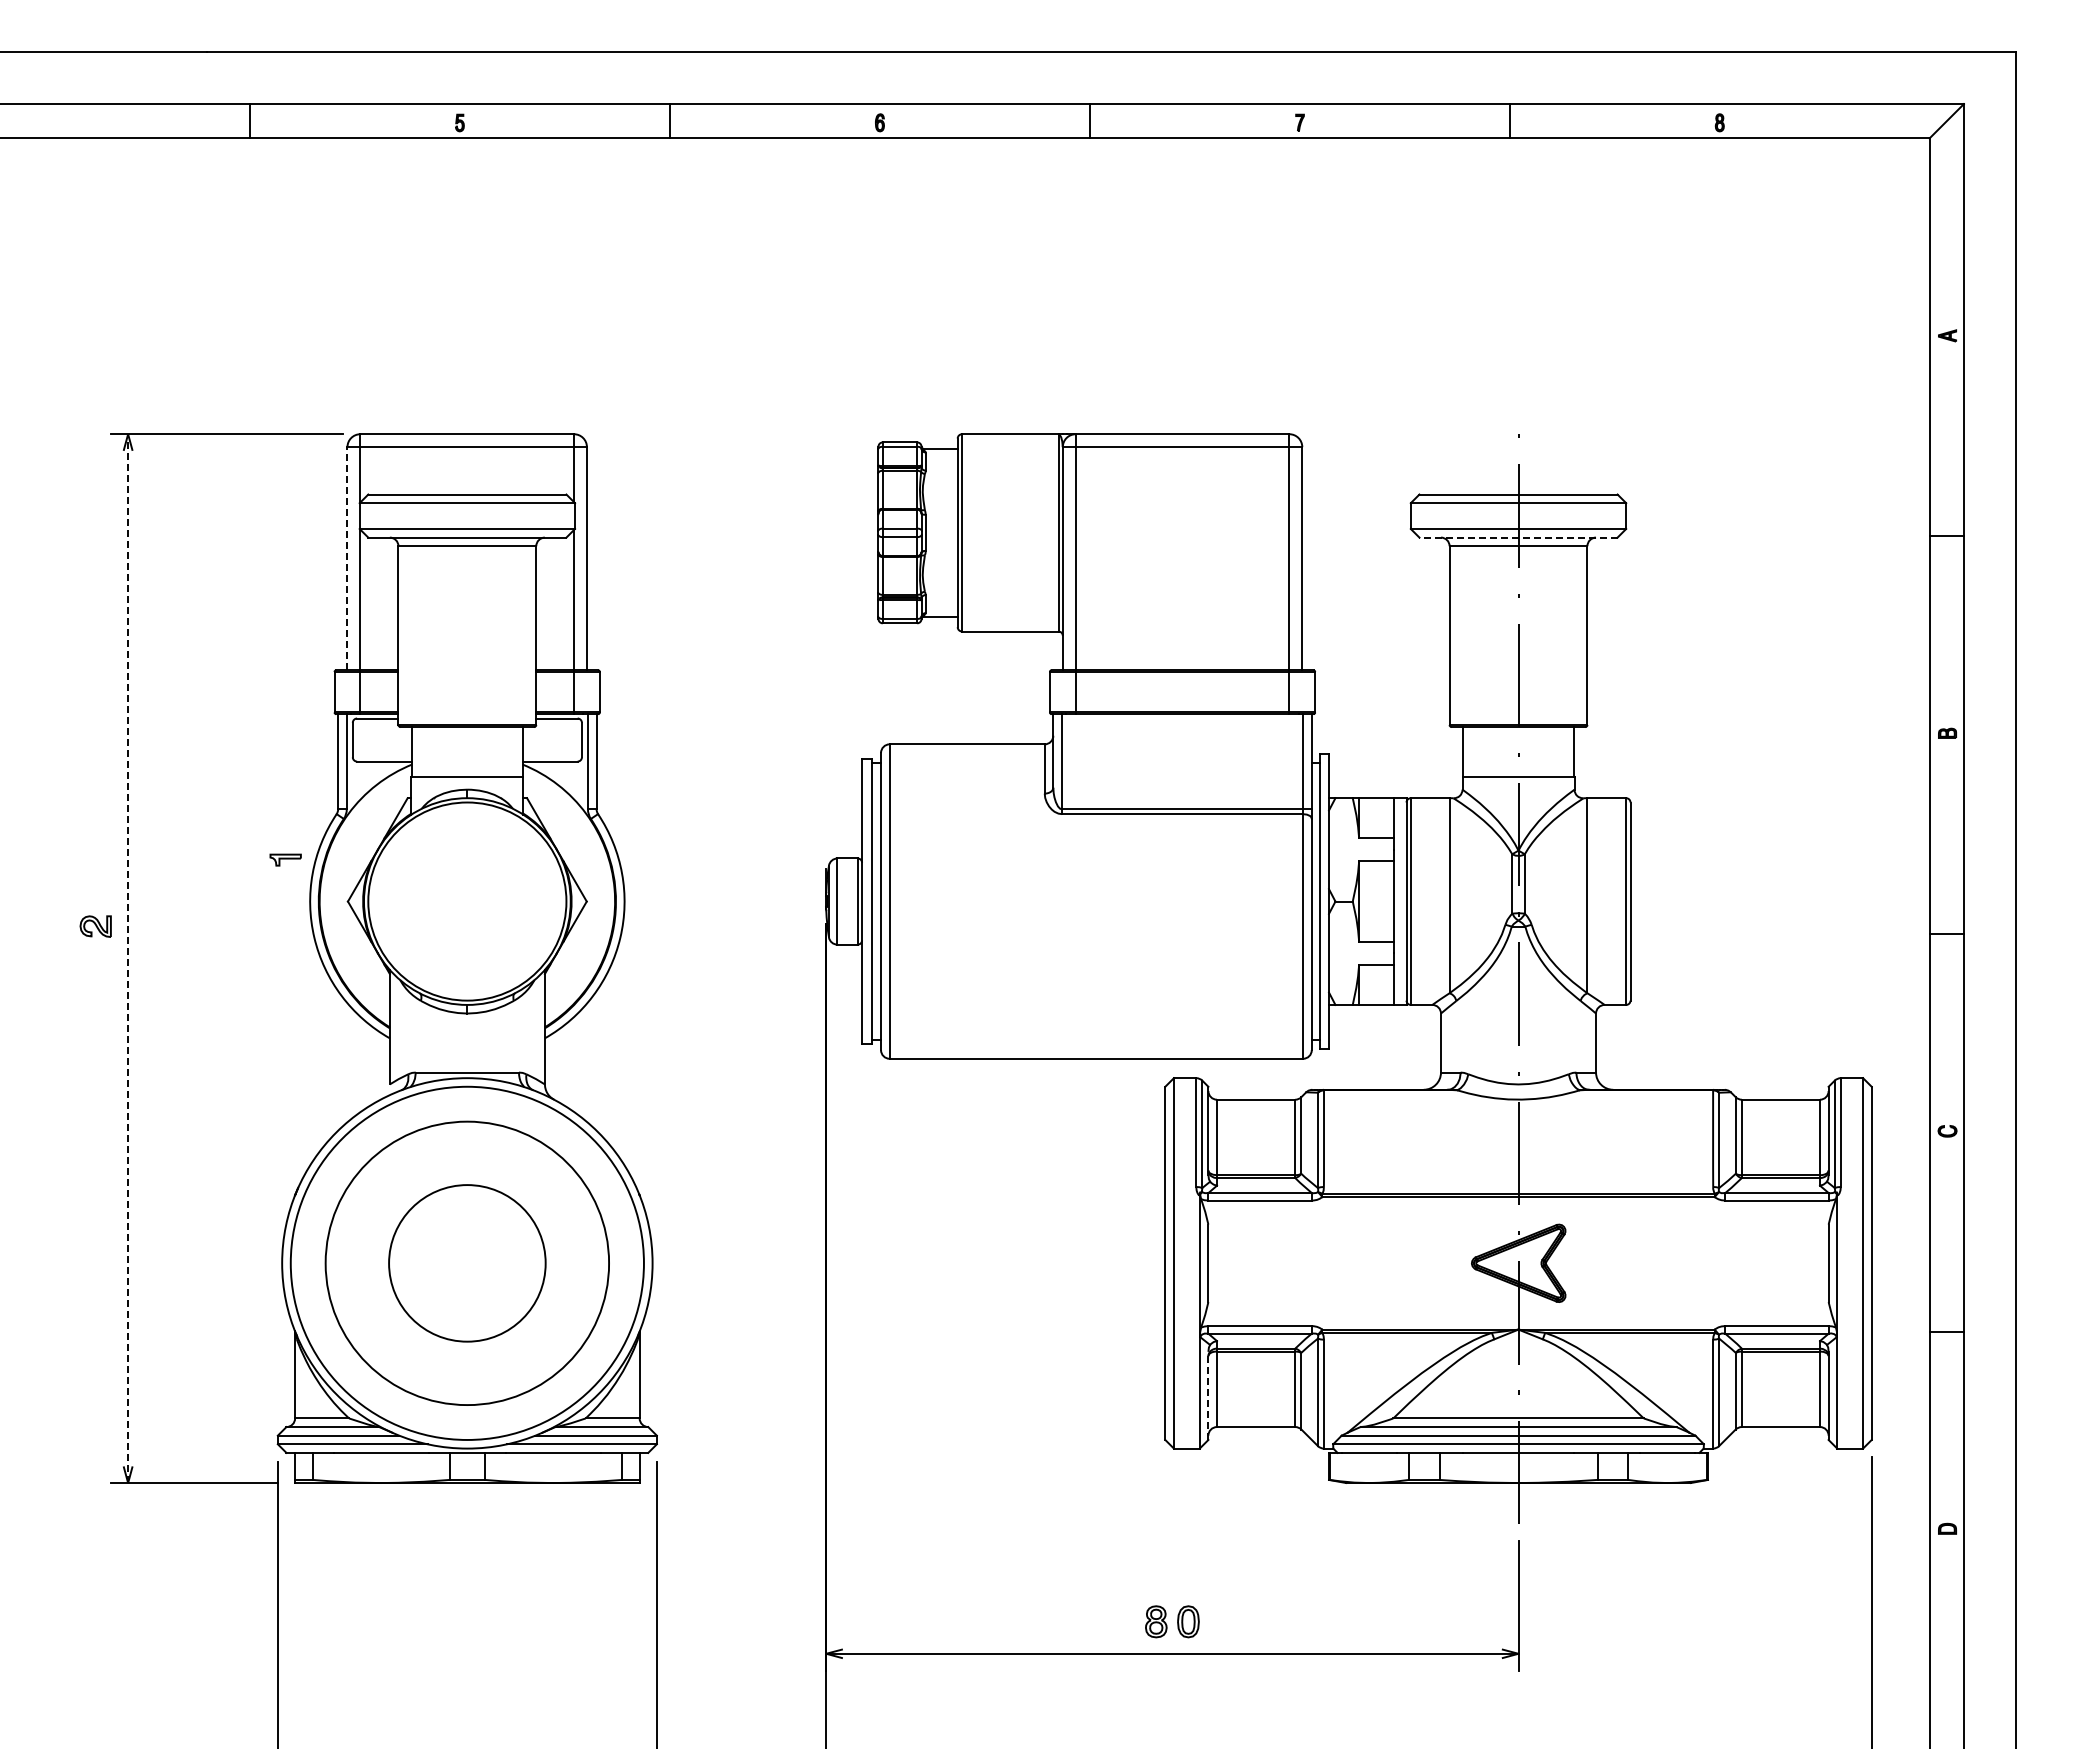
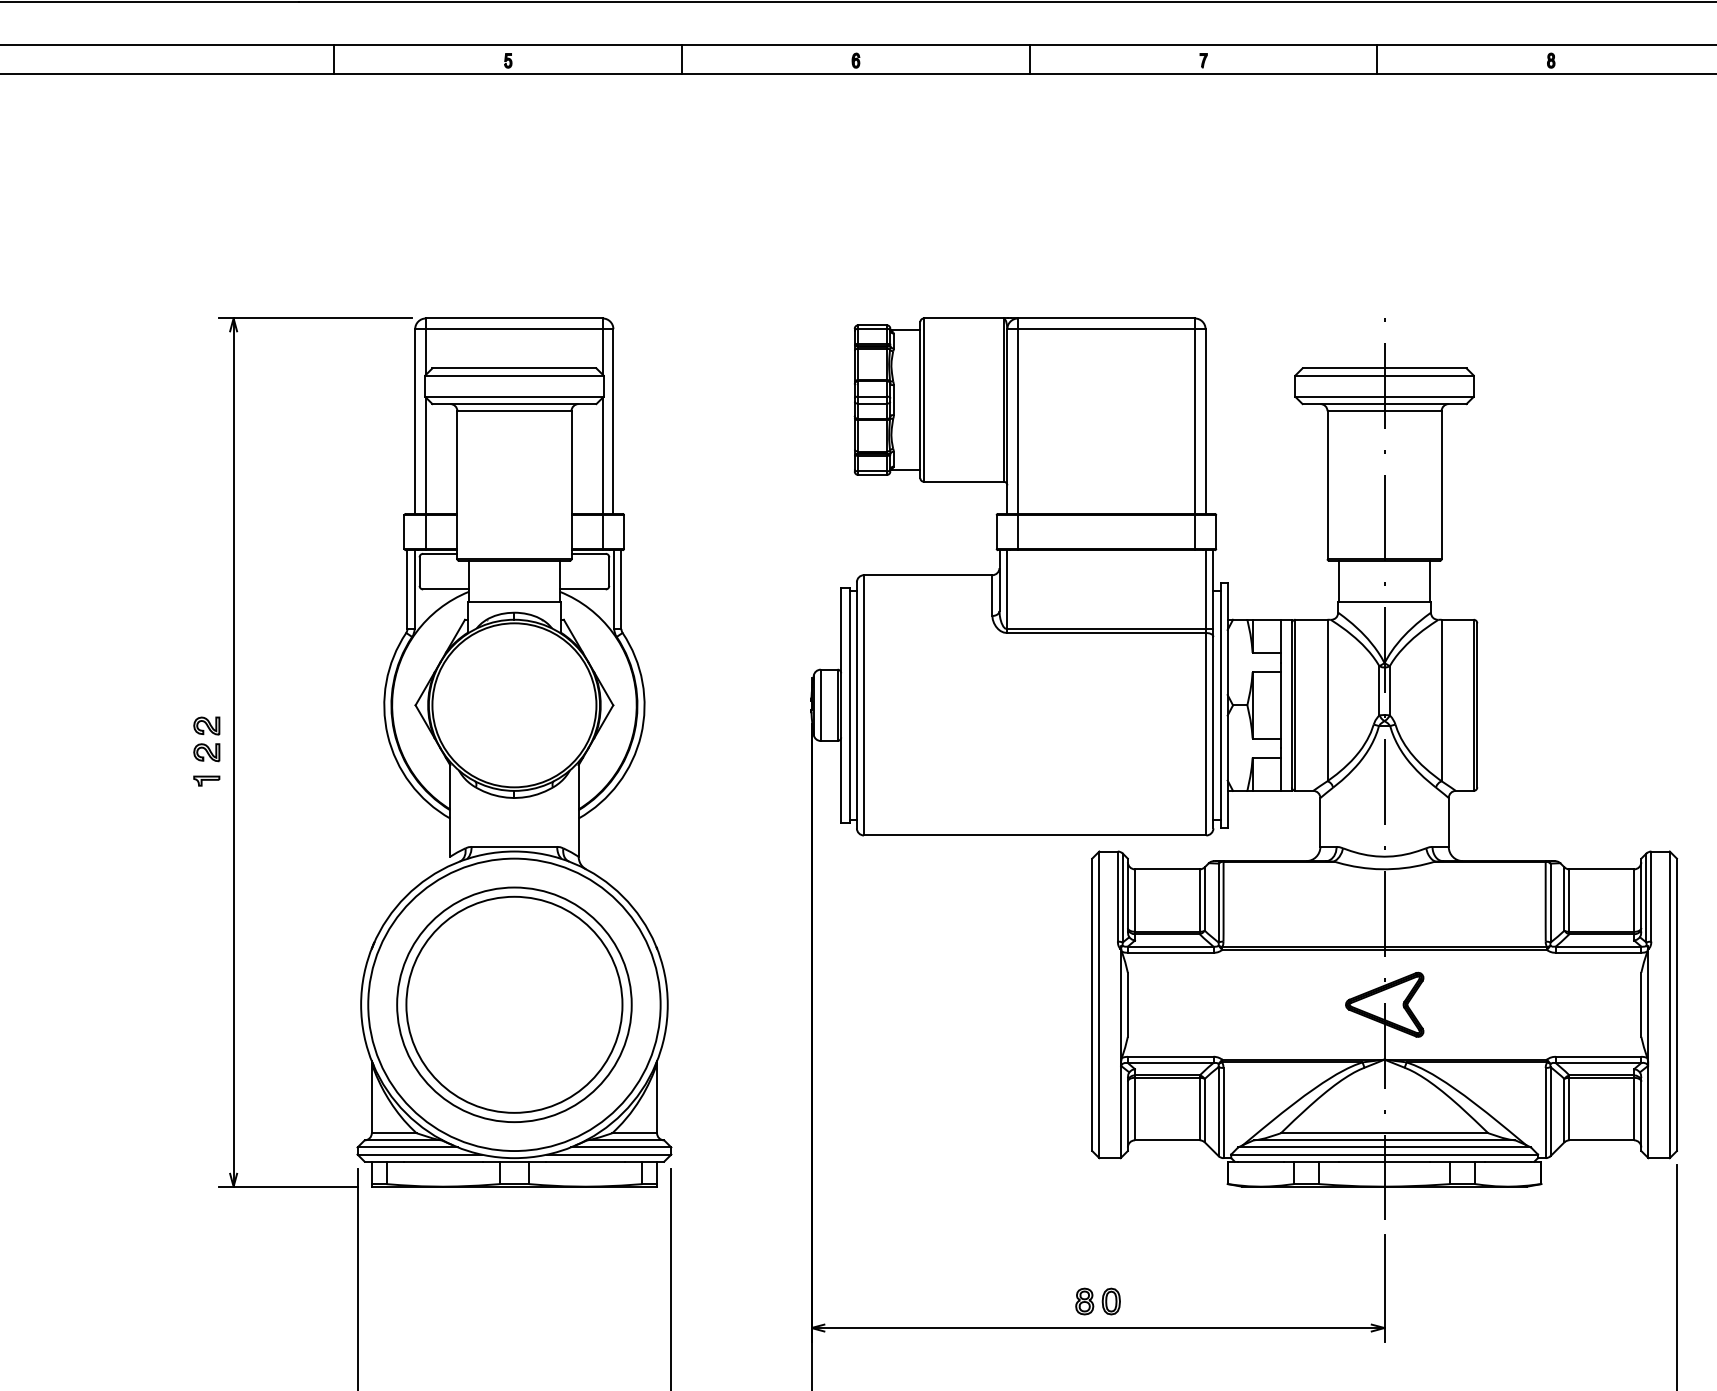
line: (1518, 537) -> (1384, 403), dashed -> solid
line: (347, 558) -> (415, 421), dashed -> solid
part: (285, 859) -> (206, 780), moved
part: (95, 958) -> (206, 752), added
line: (128, 958) -> (233, 752), dashed -> solid
circle: (466, 1262) -> (513, 1004), size x1.67
line: (1208, 1395) -> (1127, 1114), dashed -> solid

